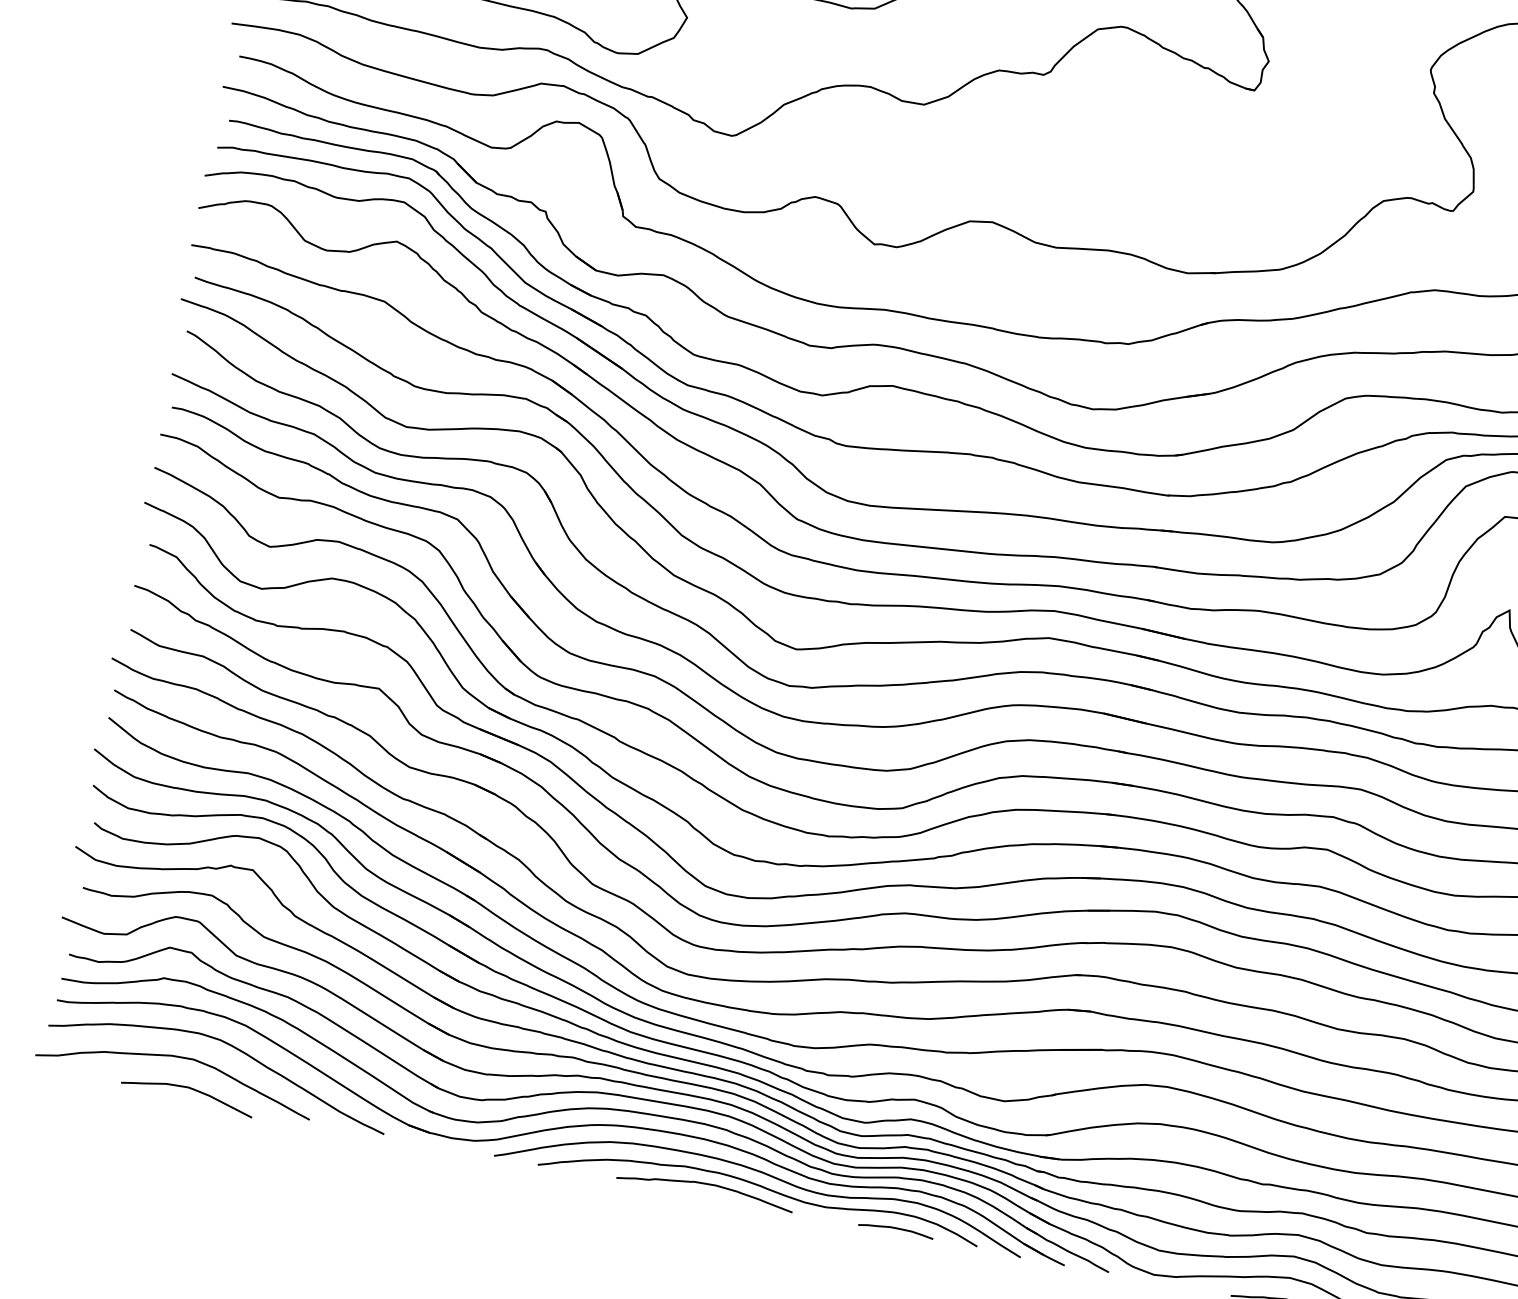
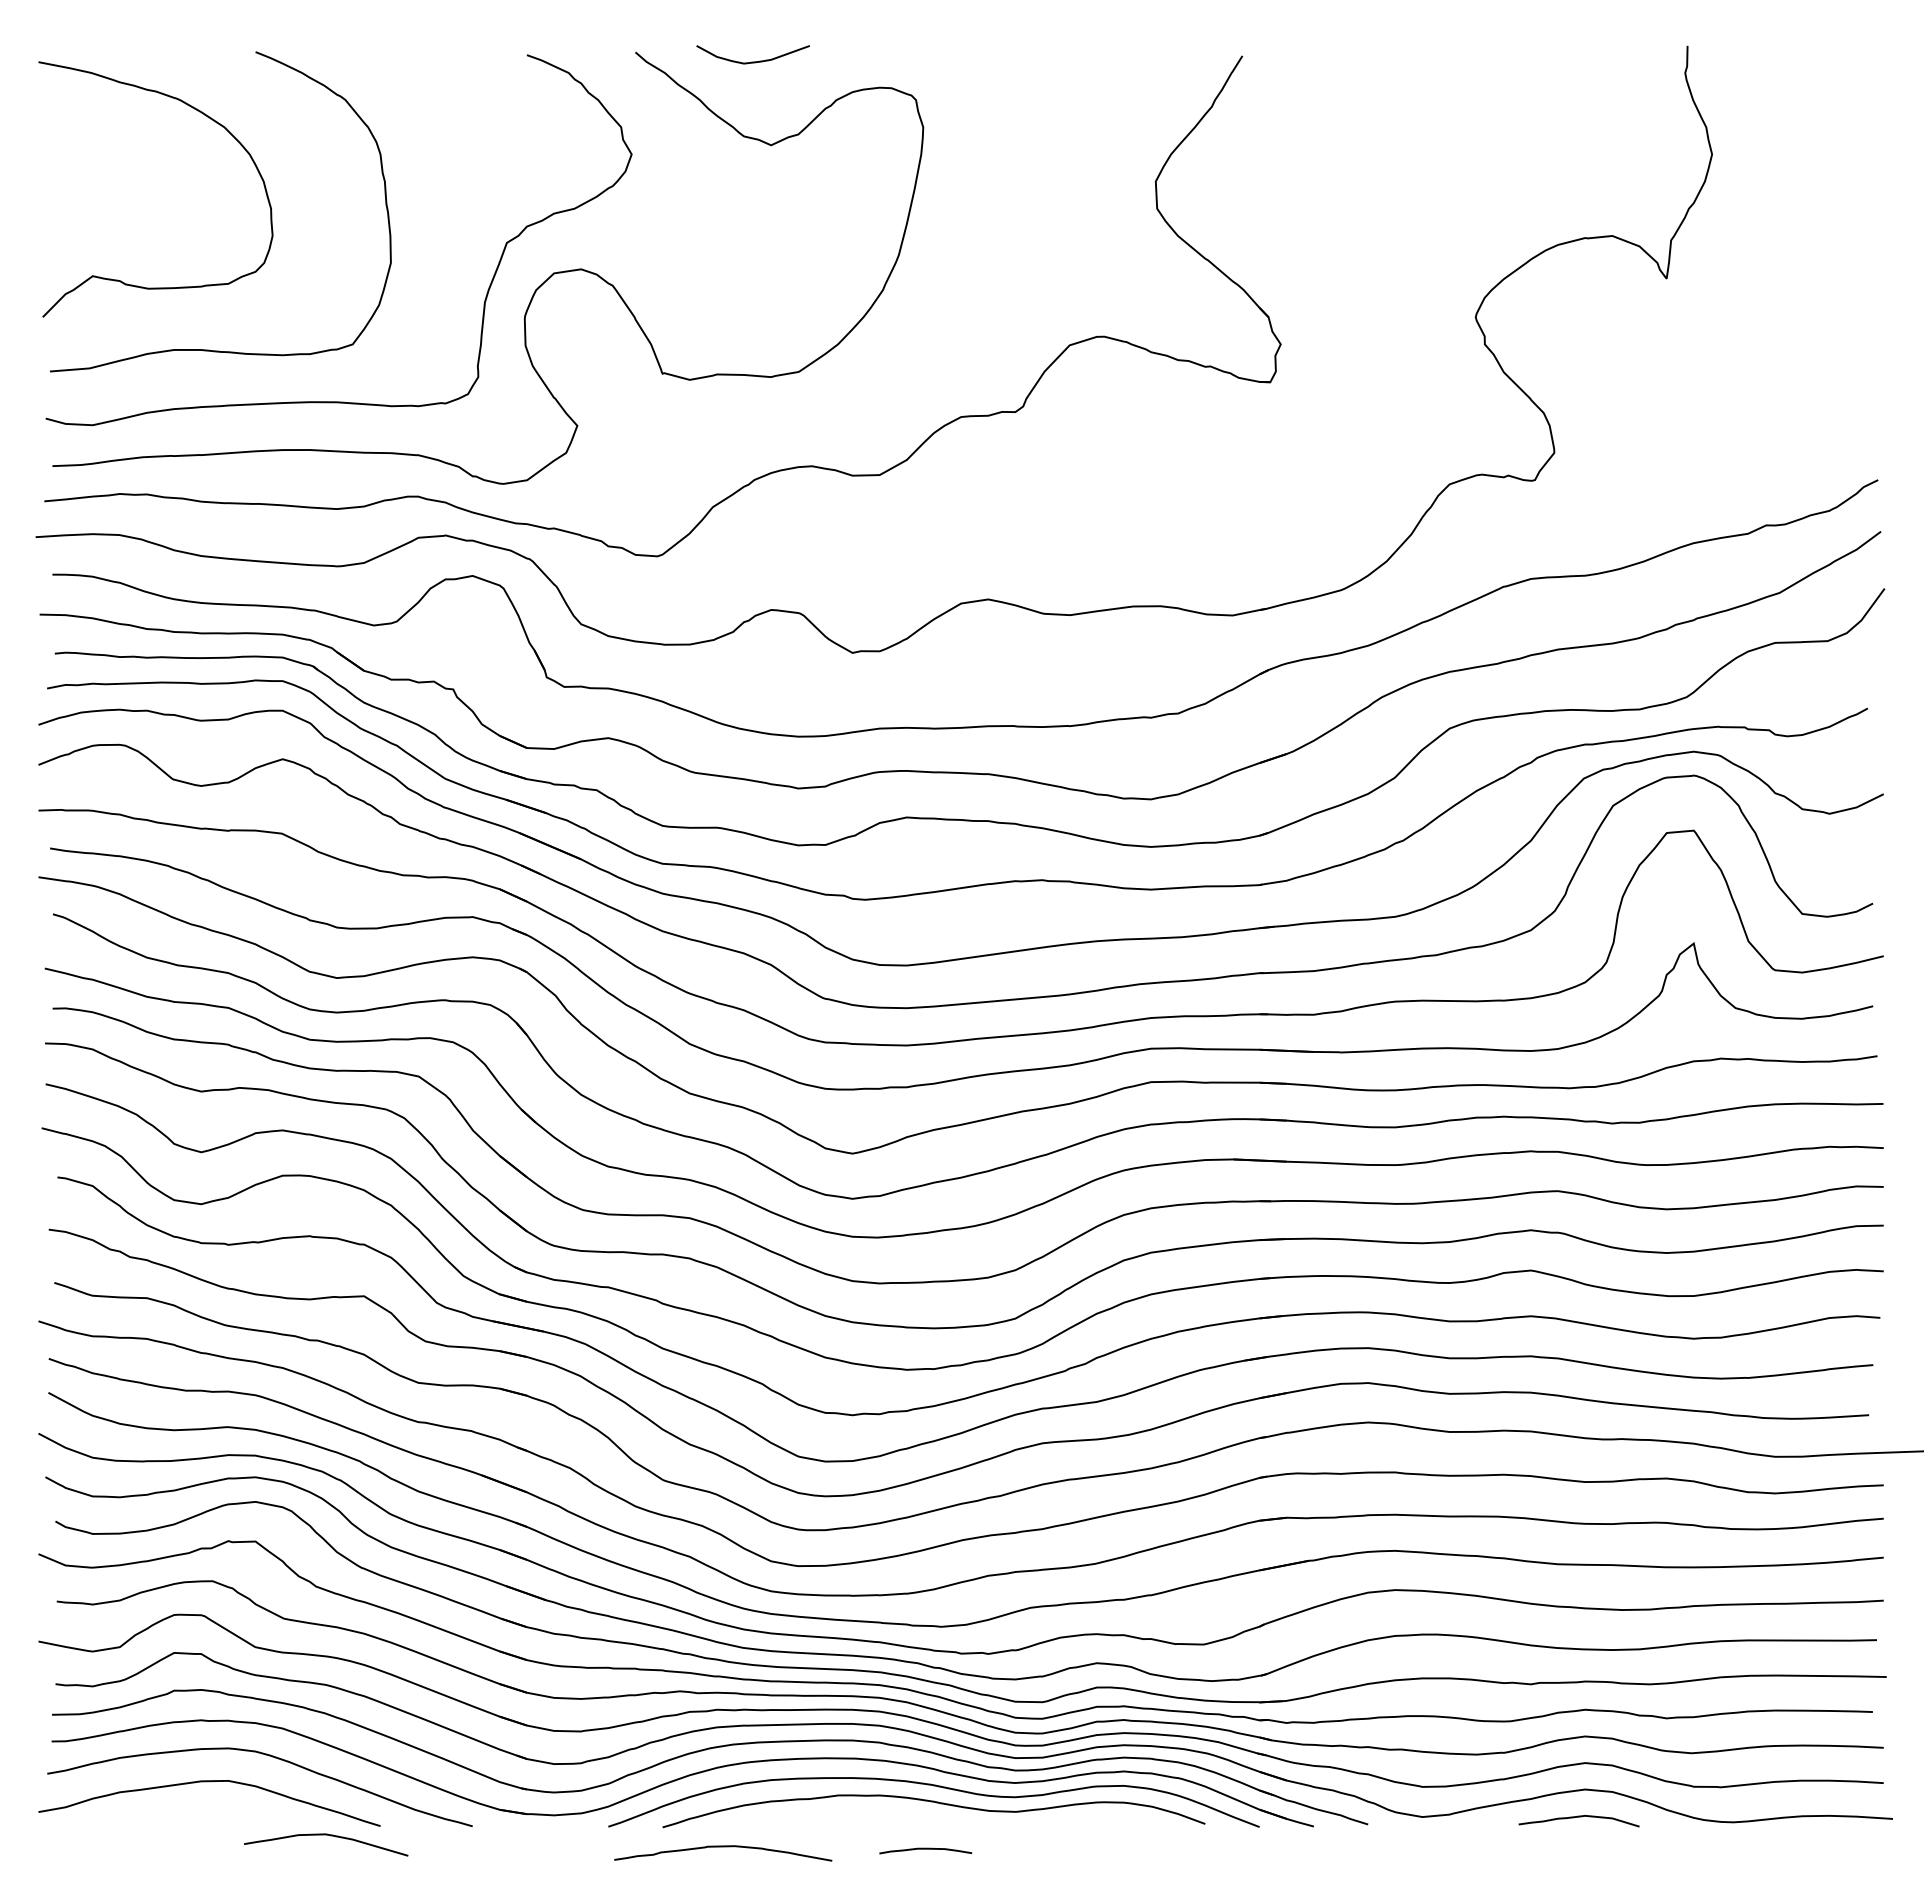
curve: (192, 1089) -> (330, 1836), moved
curve: (706, 1184) -> (723, 1847), moved
curve: (896, 1228) -> (925, 1849), moved

